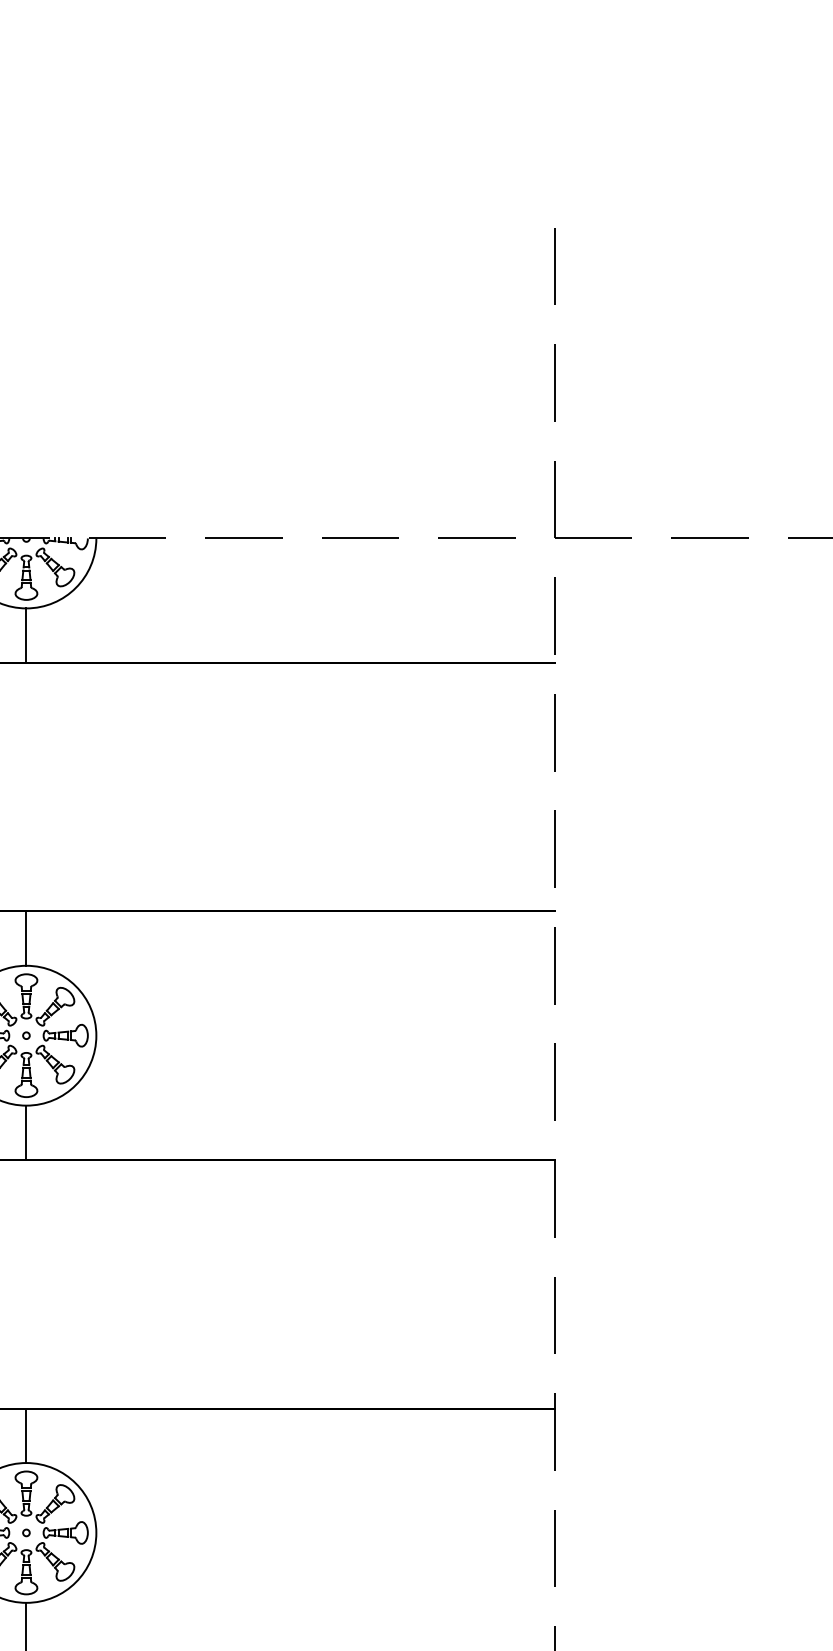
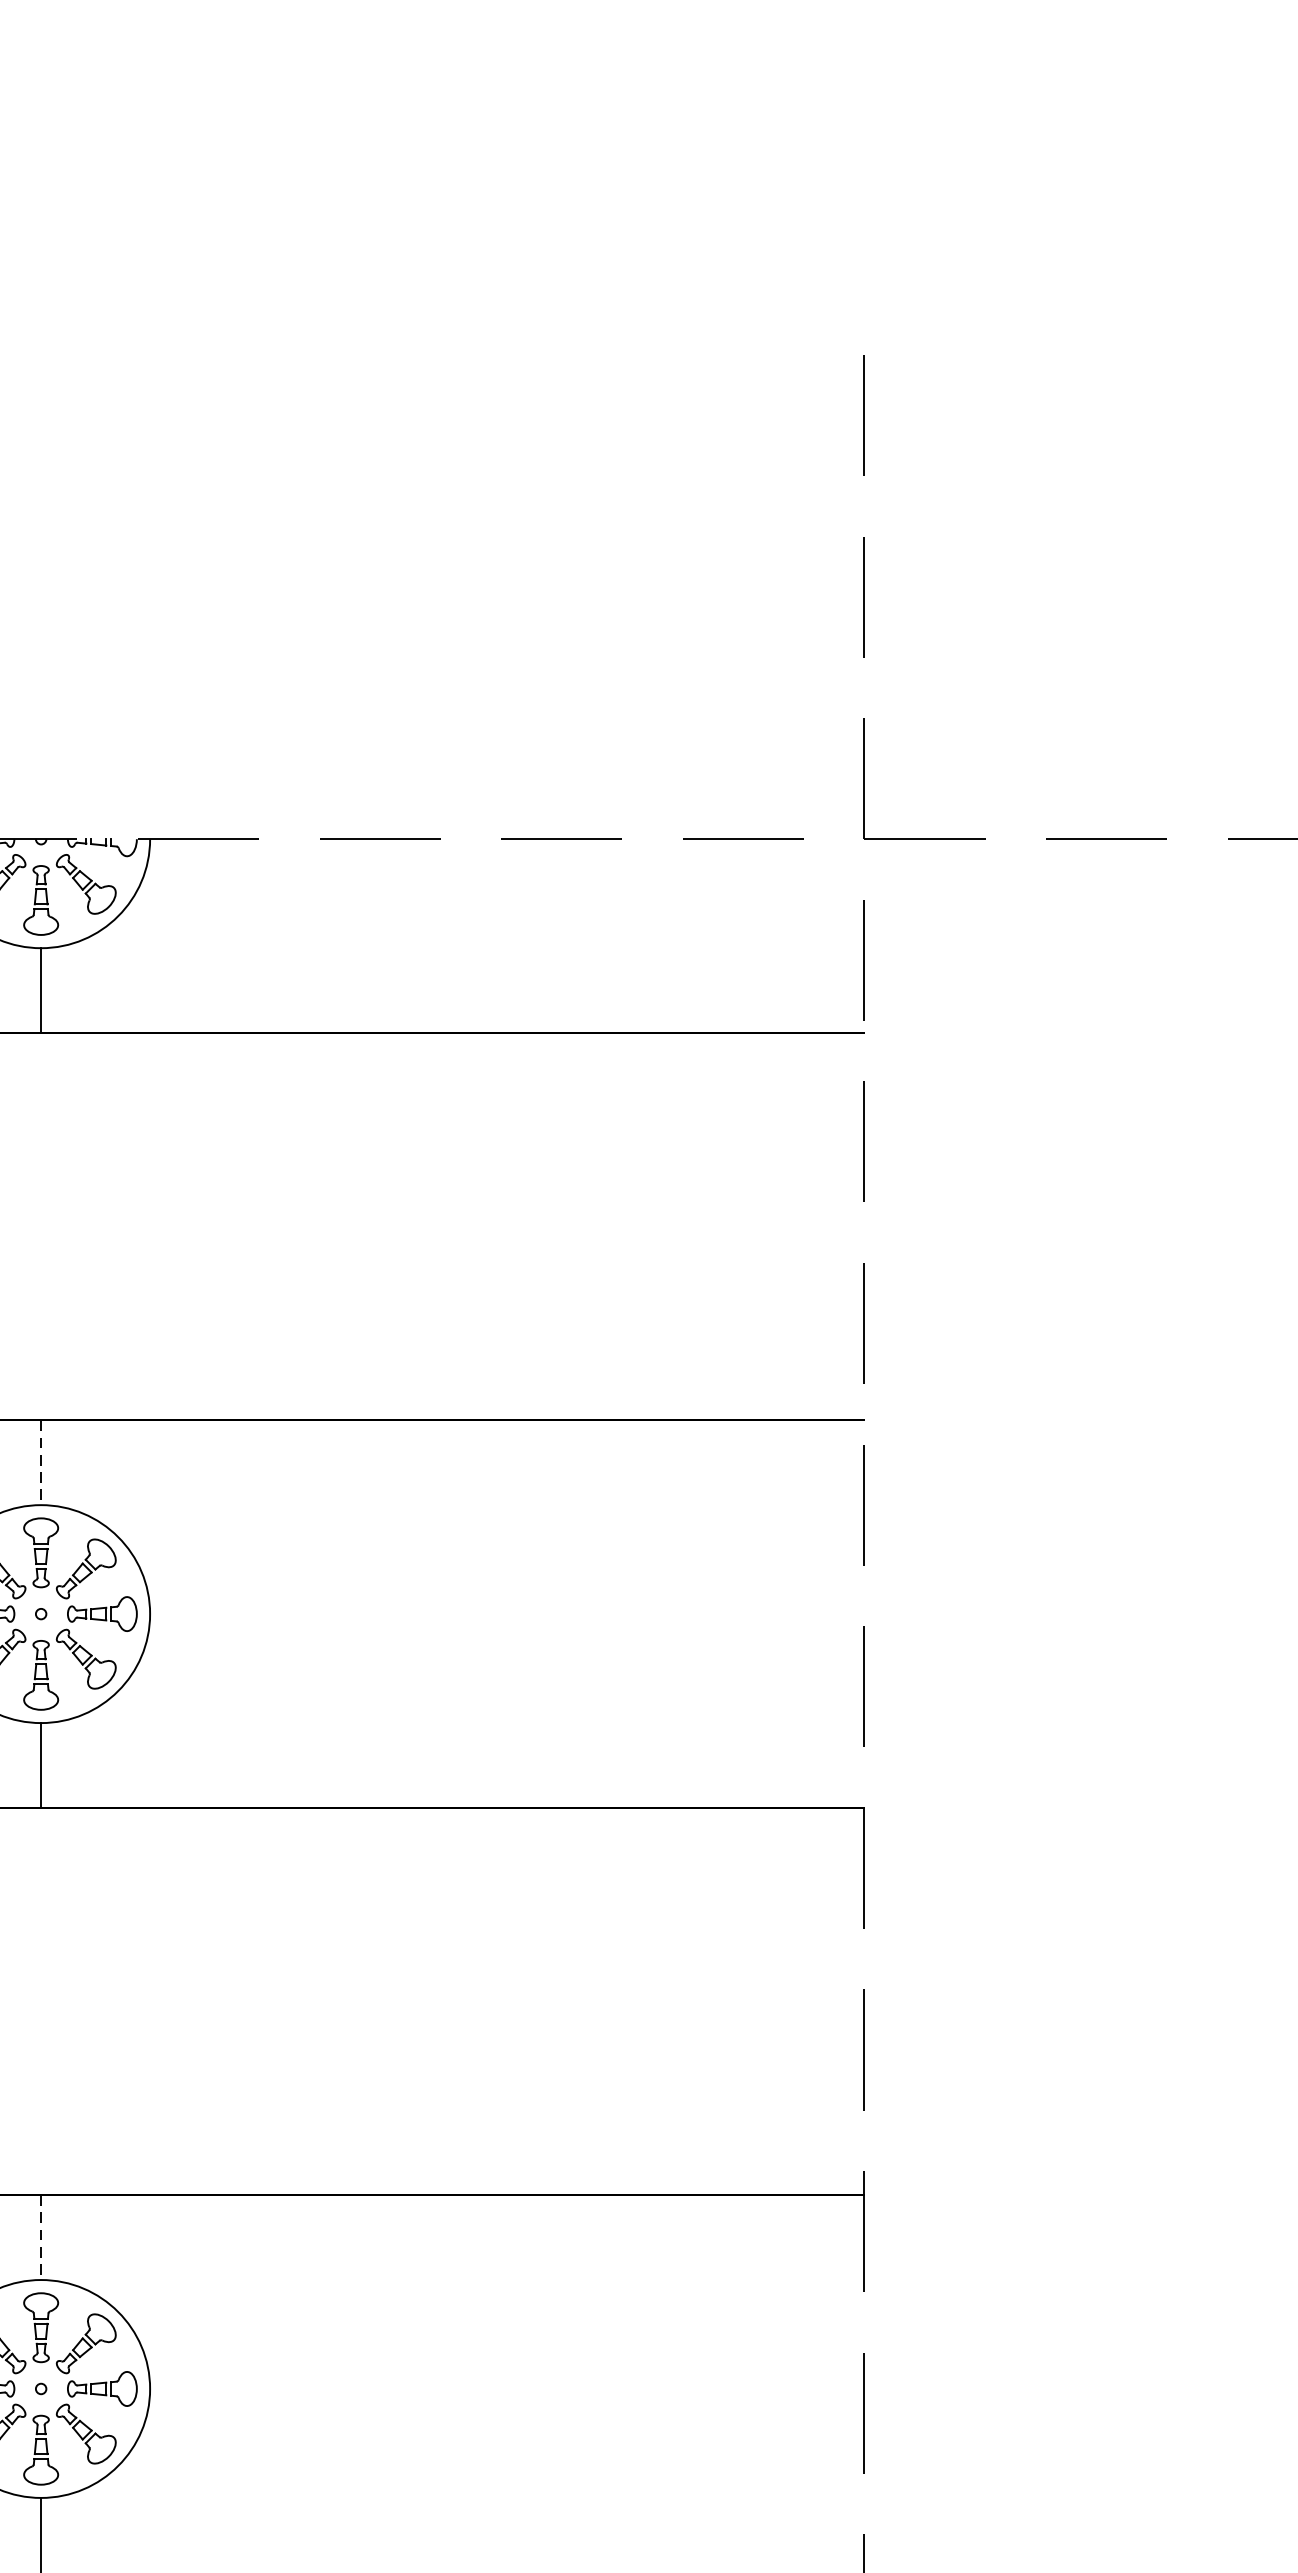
line: (26, 939) -> (41, 1464), solid -> dashed
line: (26, 1436) -> (41, 2238), solid -> dashed

